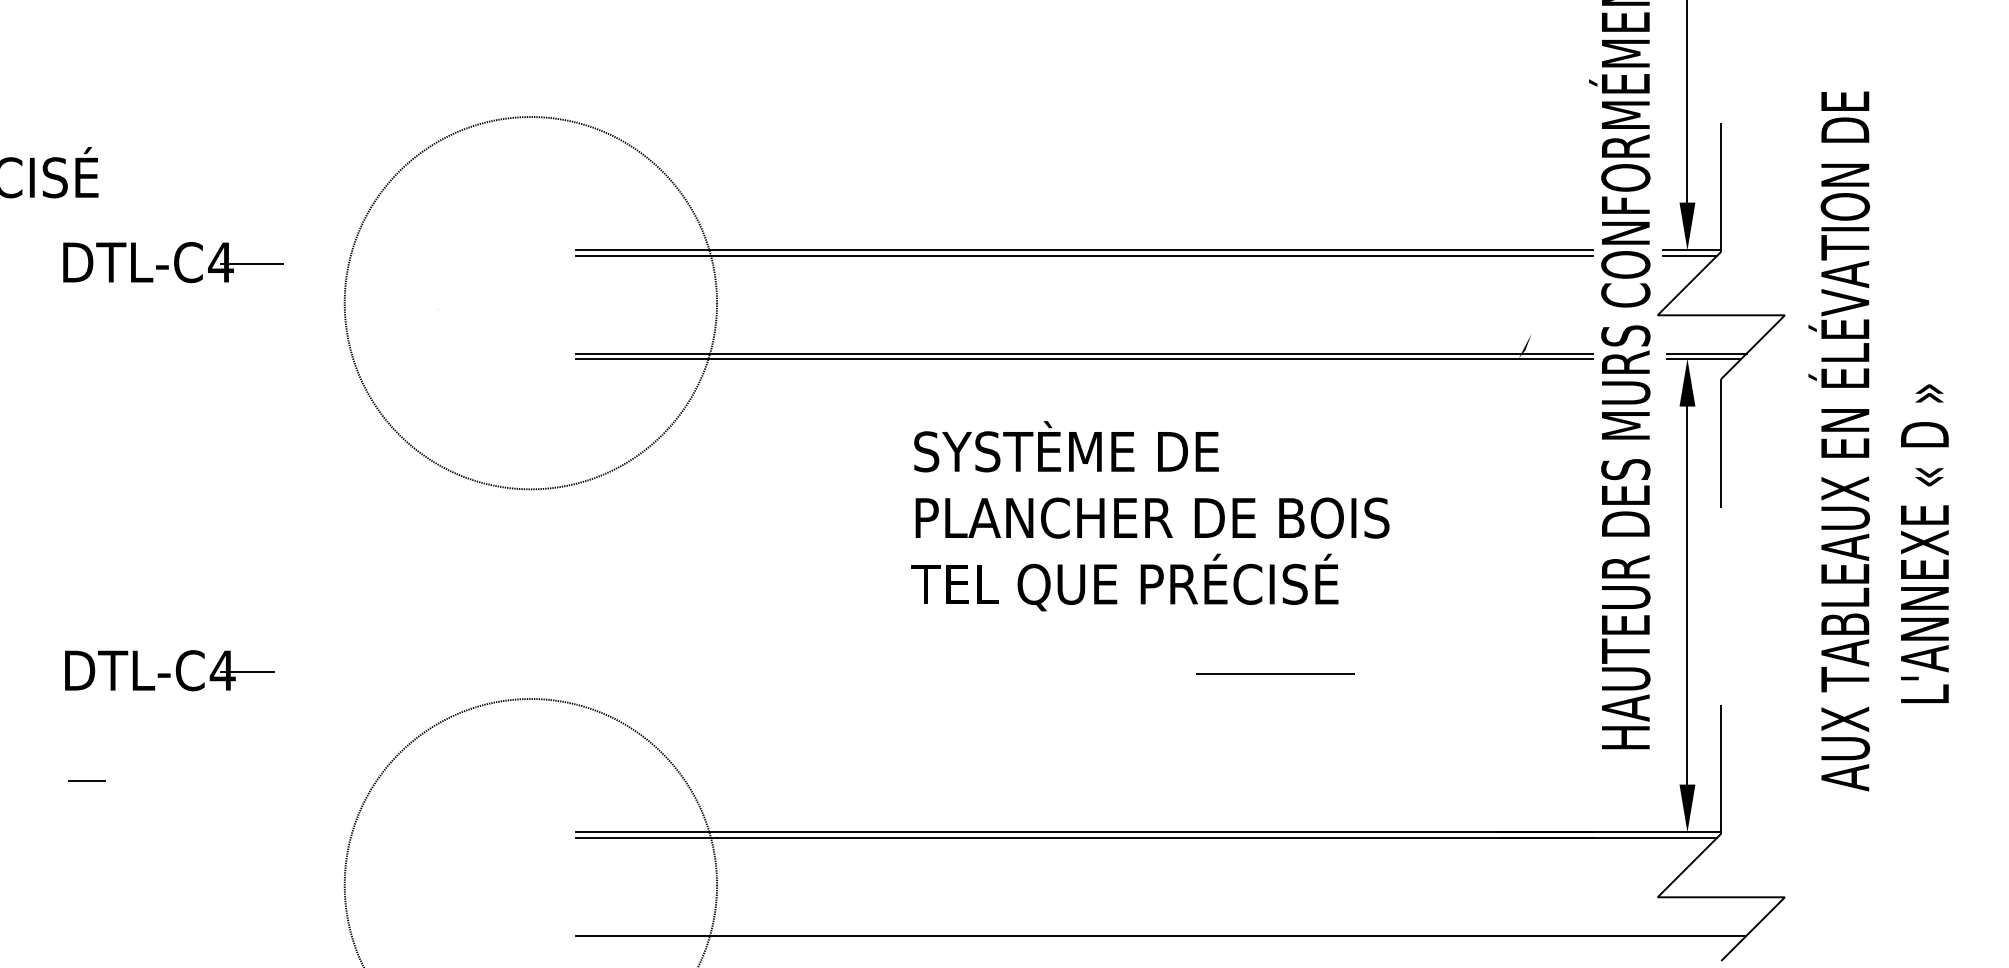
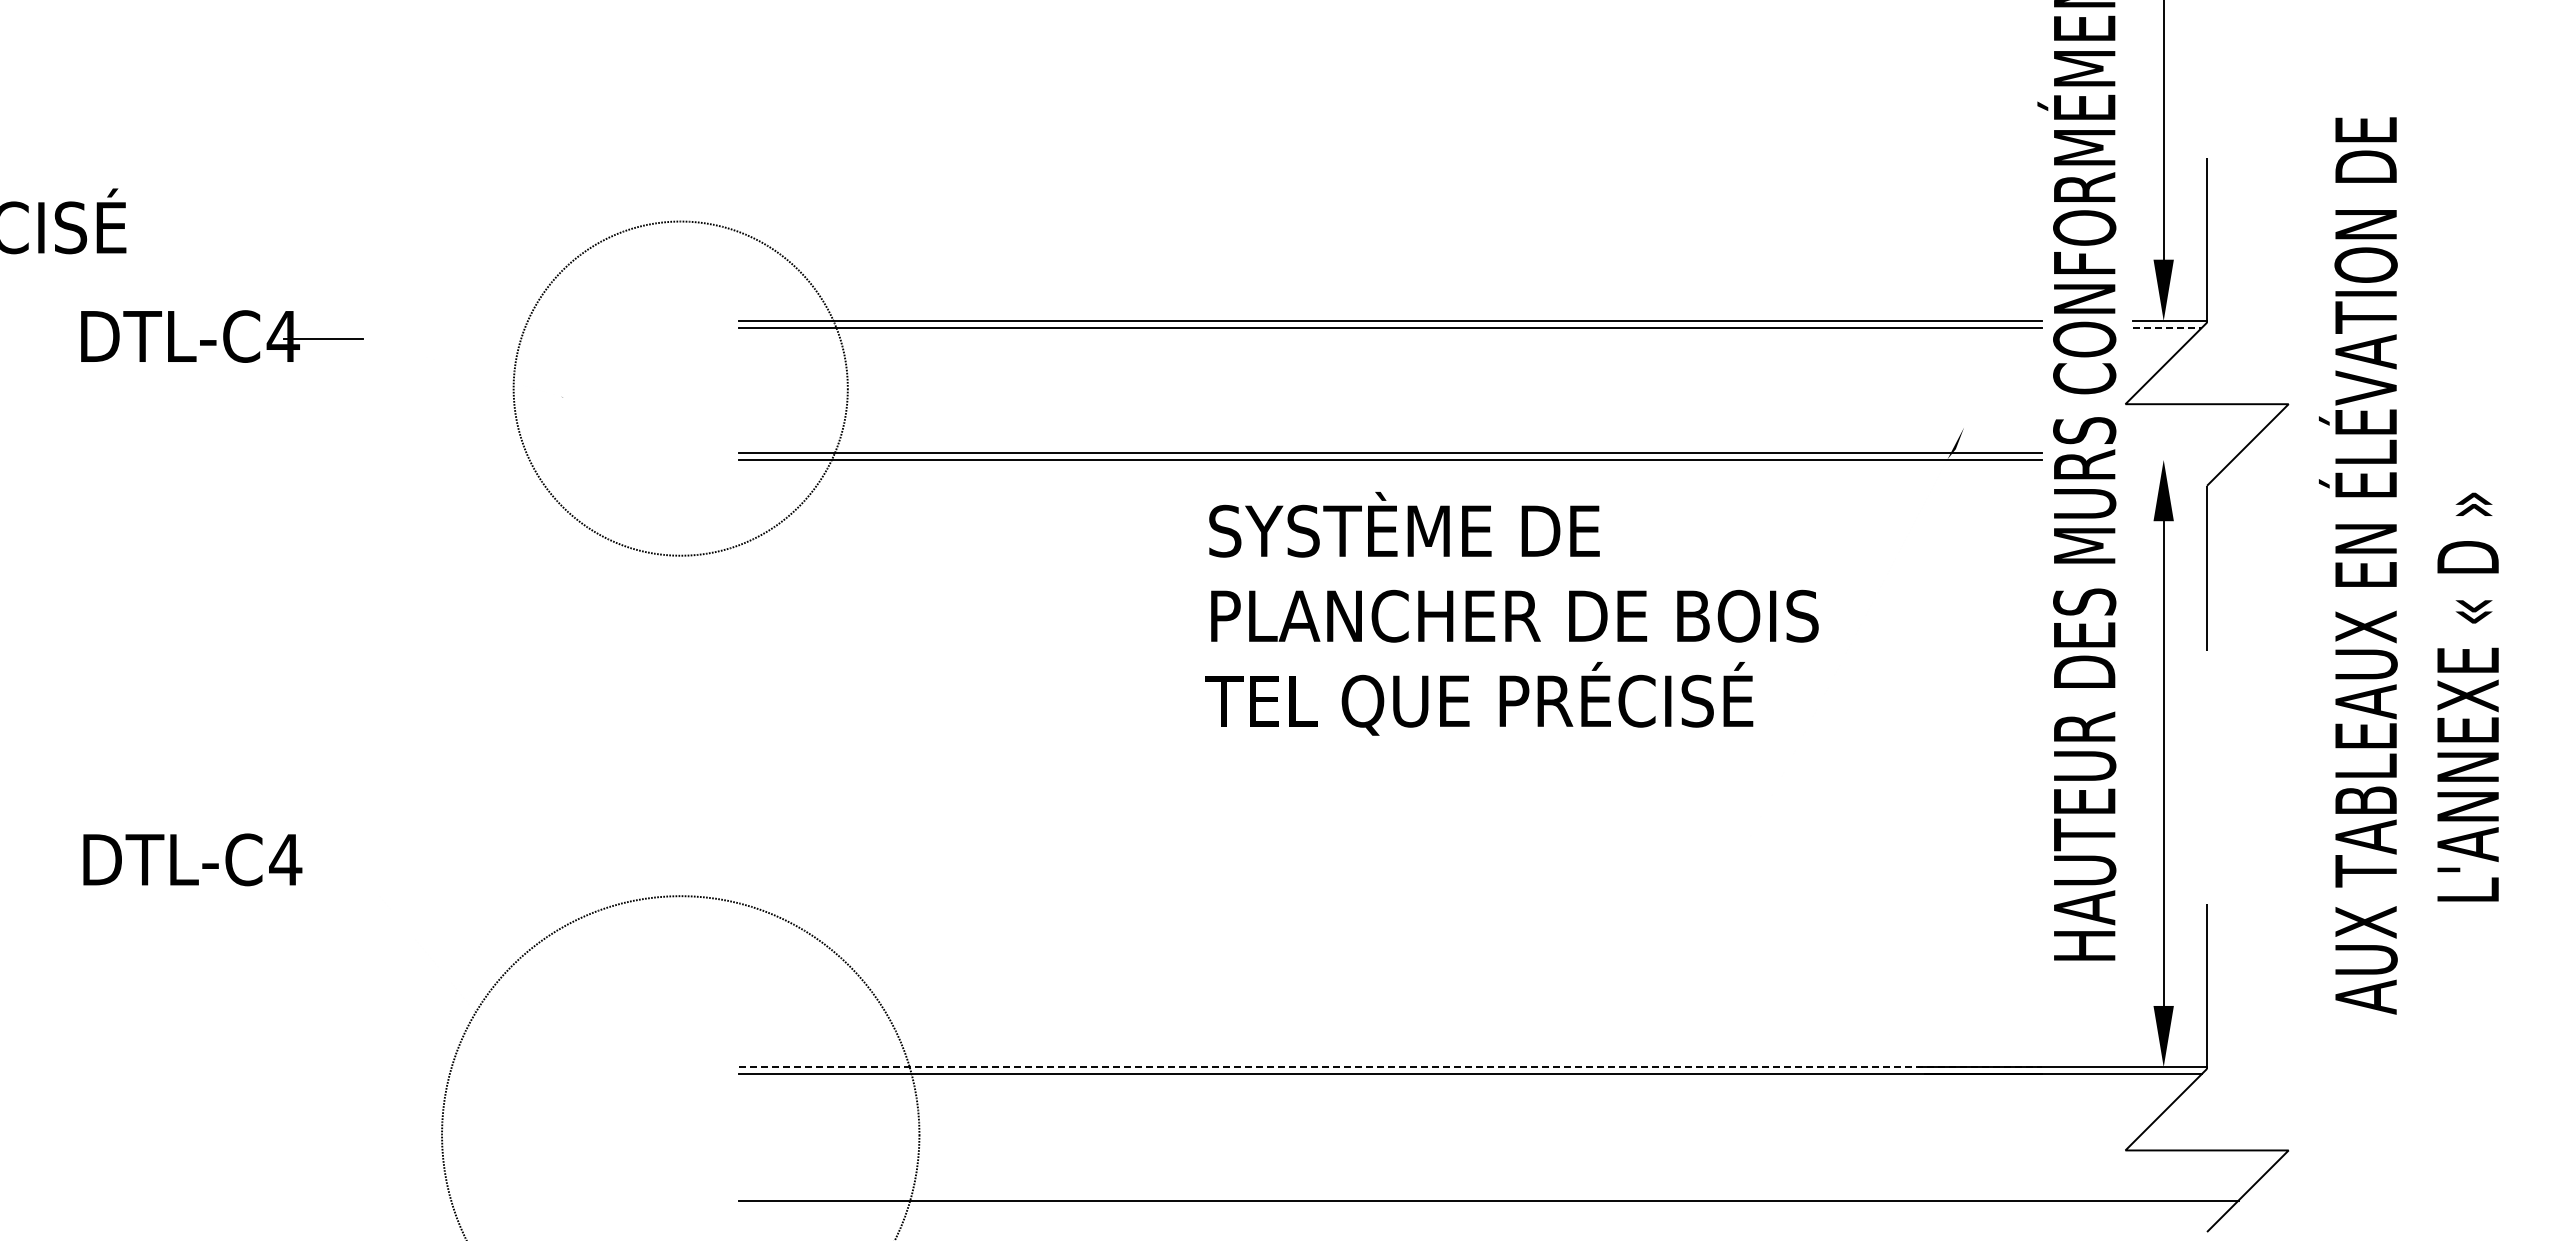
line: (1690, 255) -> (2167, 327), solid -> dashed
circle: (530, 303) -> (680, 388), size x0.7
line: (1706, 353) -> (2188, 453), removed
line: (1703, 359) -> (2184, 460), removed
text: (1149, 515) -> (1511, 613), moved
line: (246, 671) -> (316, 861), removed
line: (1274, 674) -> (1634, 864), removed
line: (86, 781) -> (111, 1001), removed
line: (1084, 832) -> (1390, 1067), solid -> dashed

